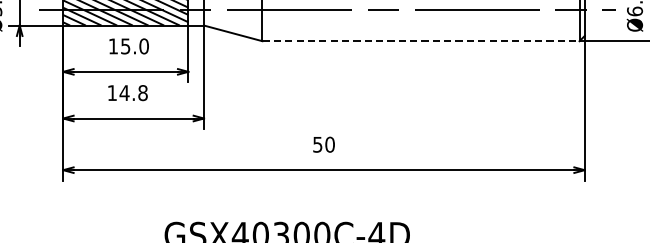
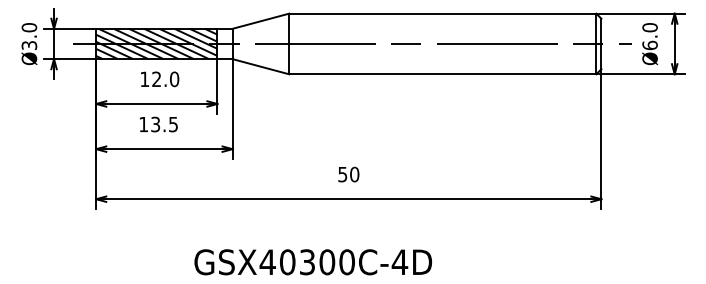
line: (420, 41) -> (442, 74), dashed -> solid
text: (125, 46) -> (156, 79), 15.0 -> 12.0
text: (133, 93) -> (164, 124), 14.8 -> 13.5

